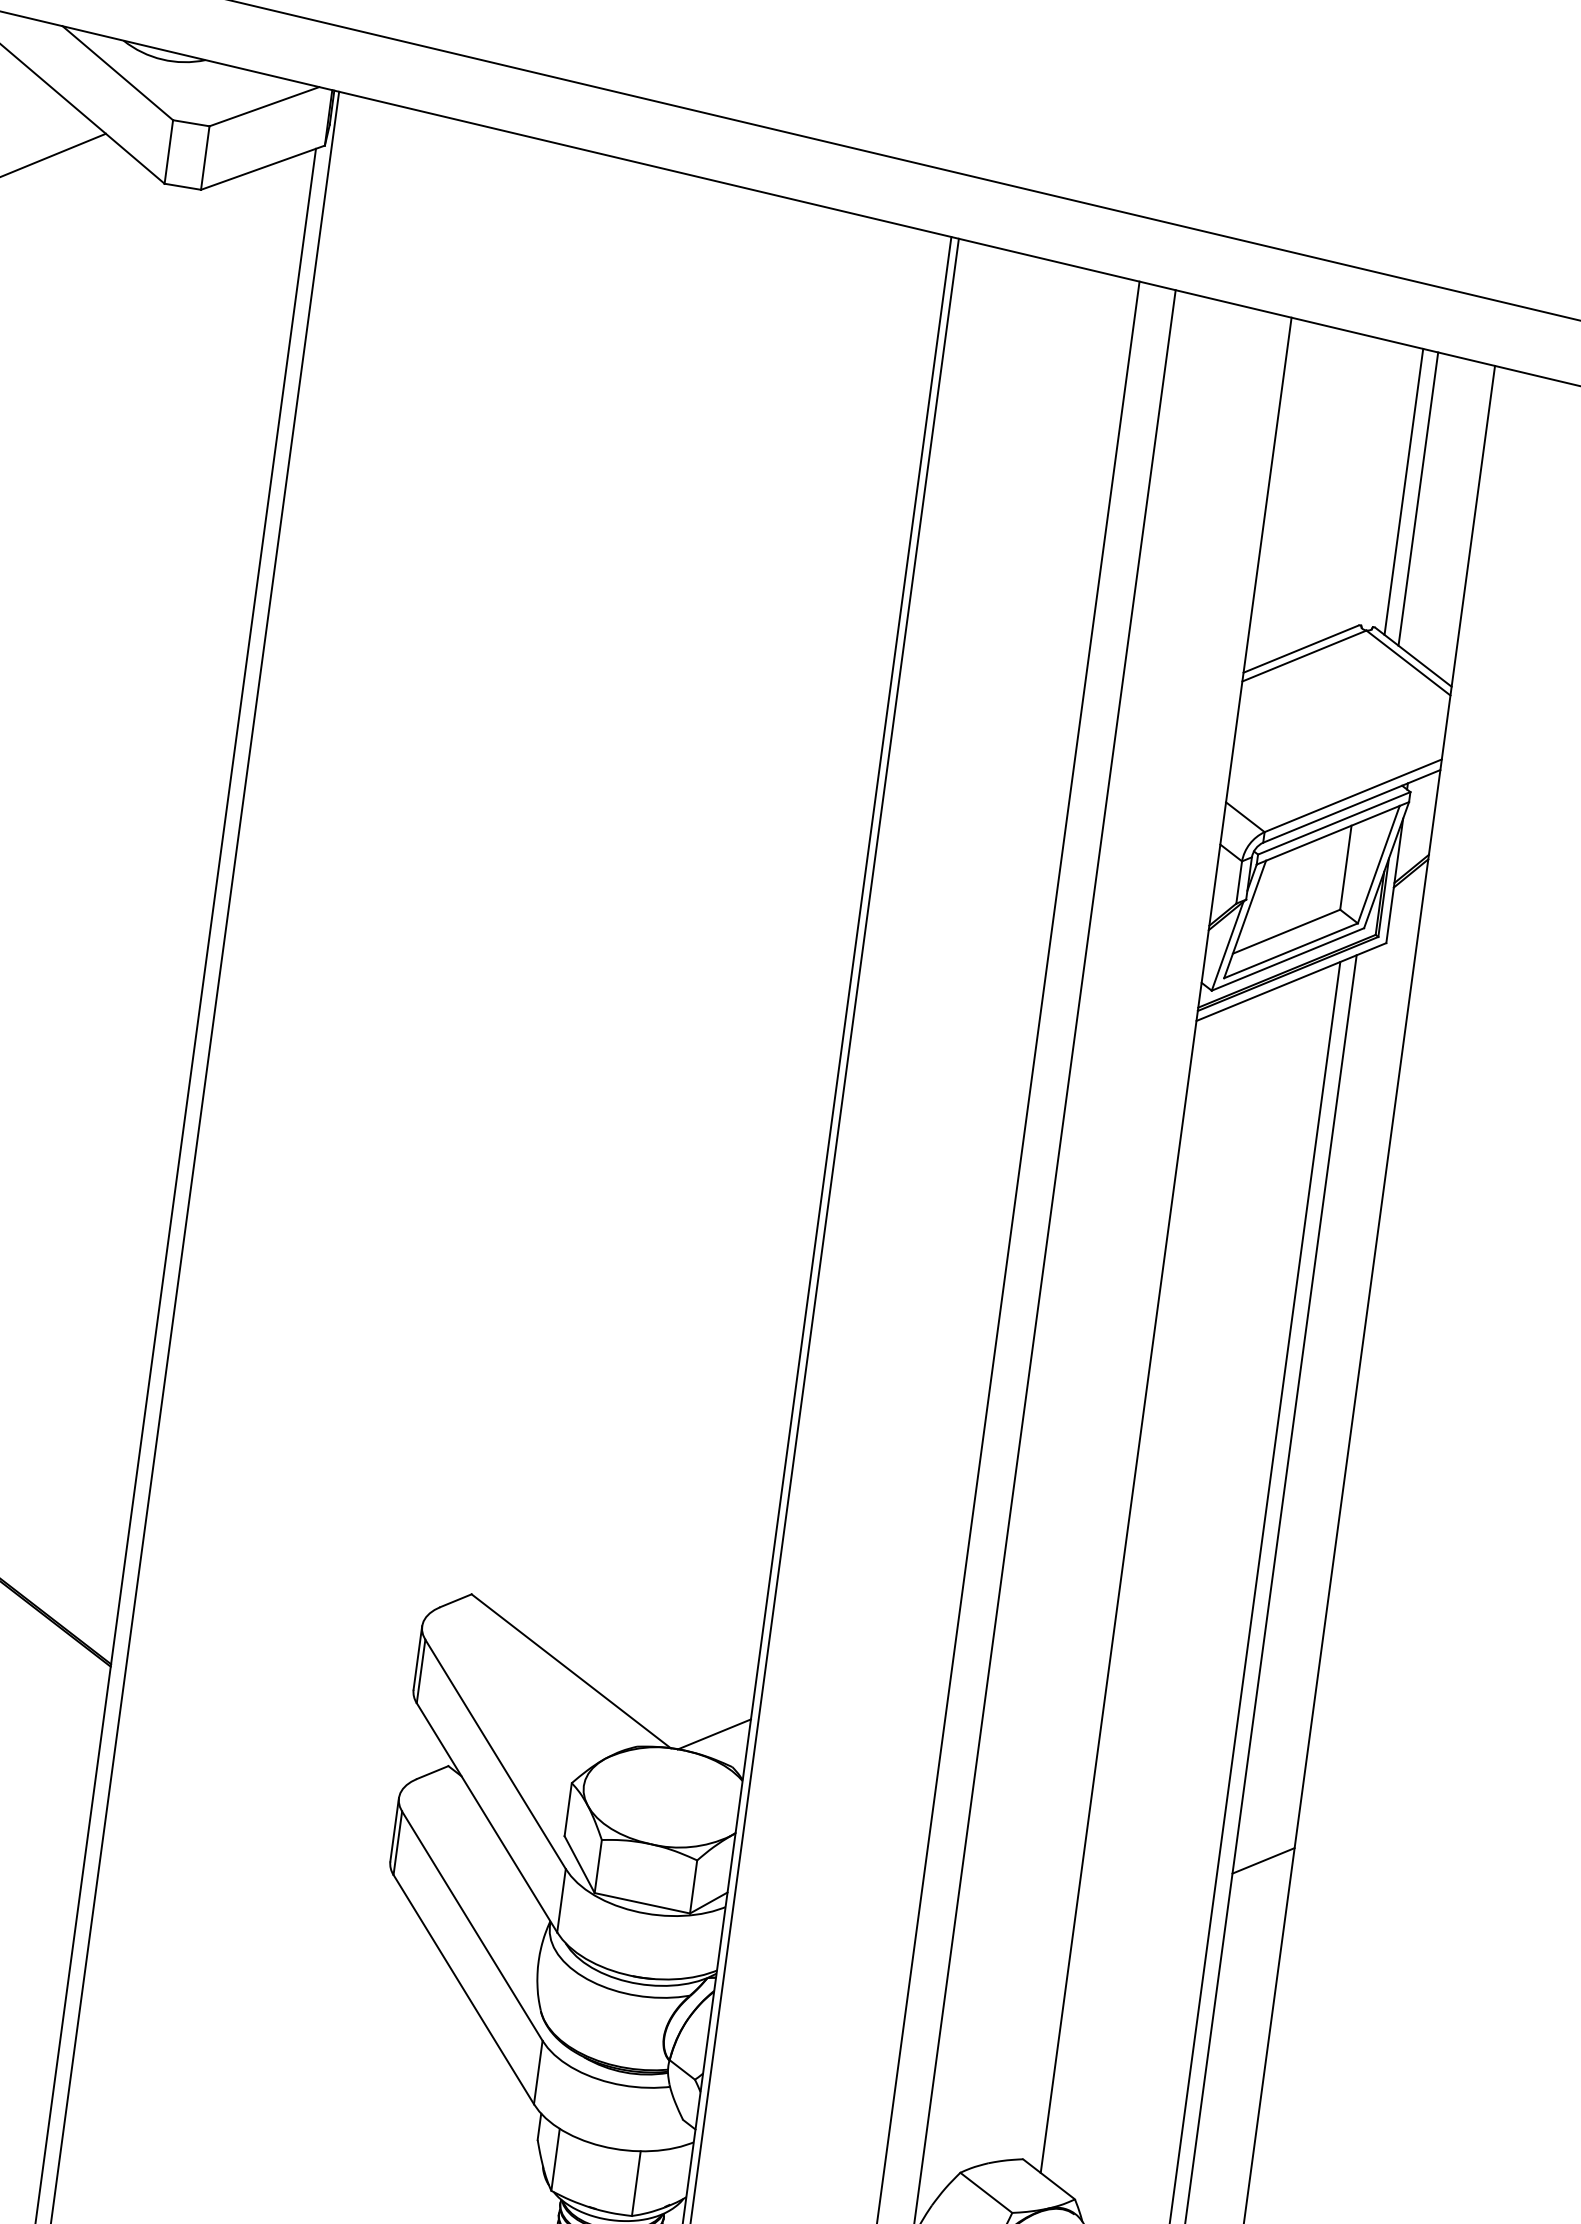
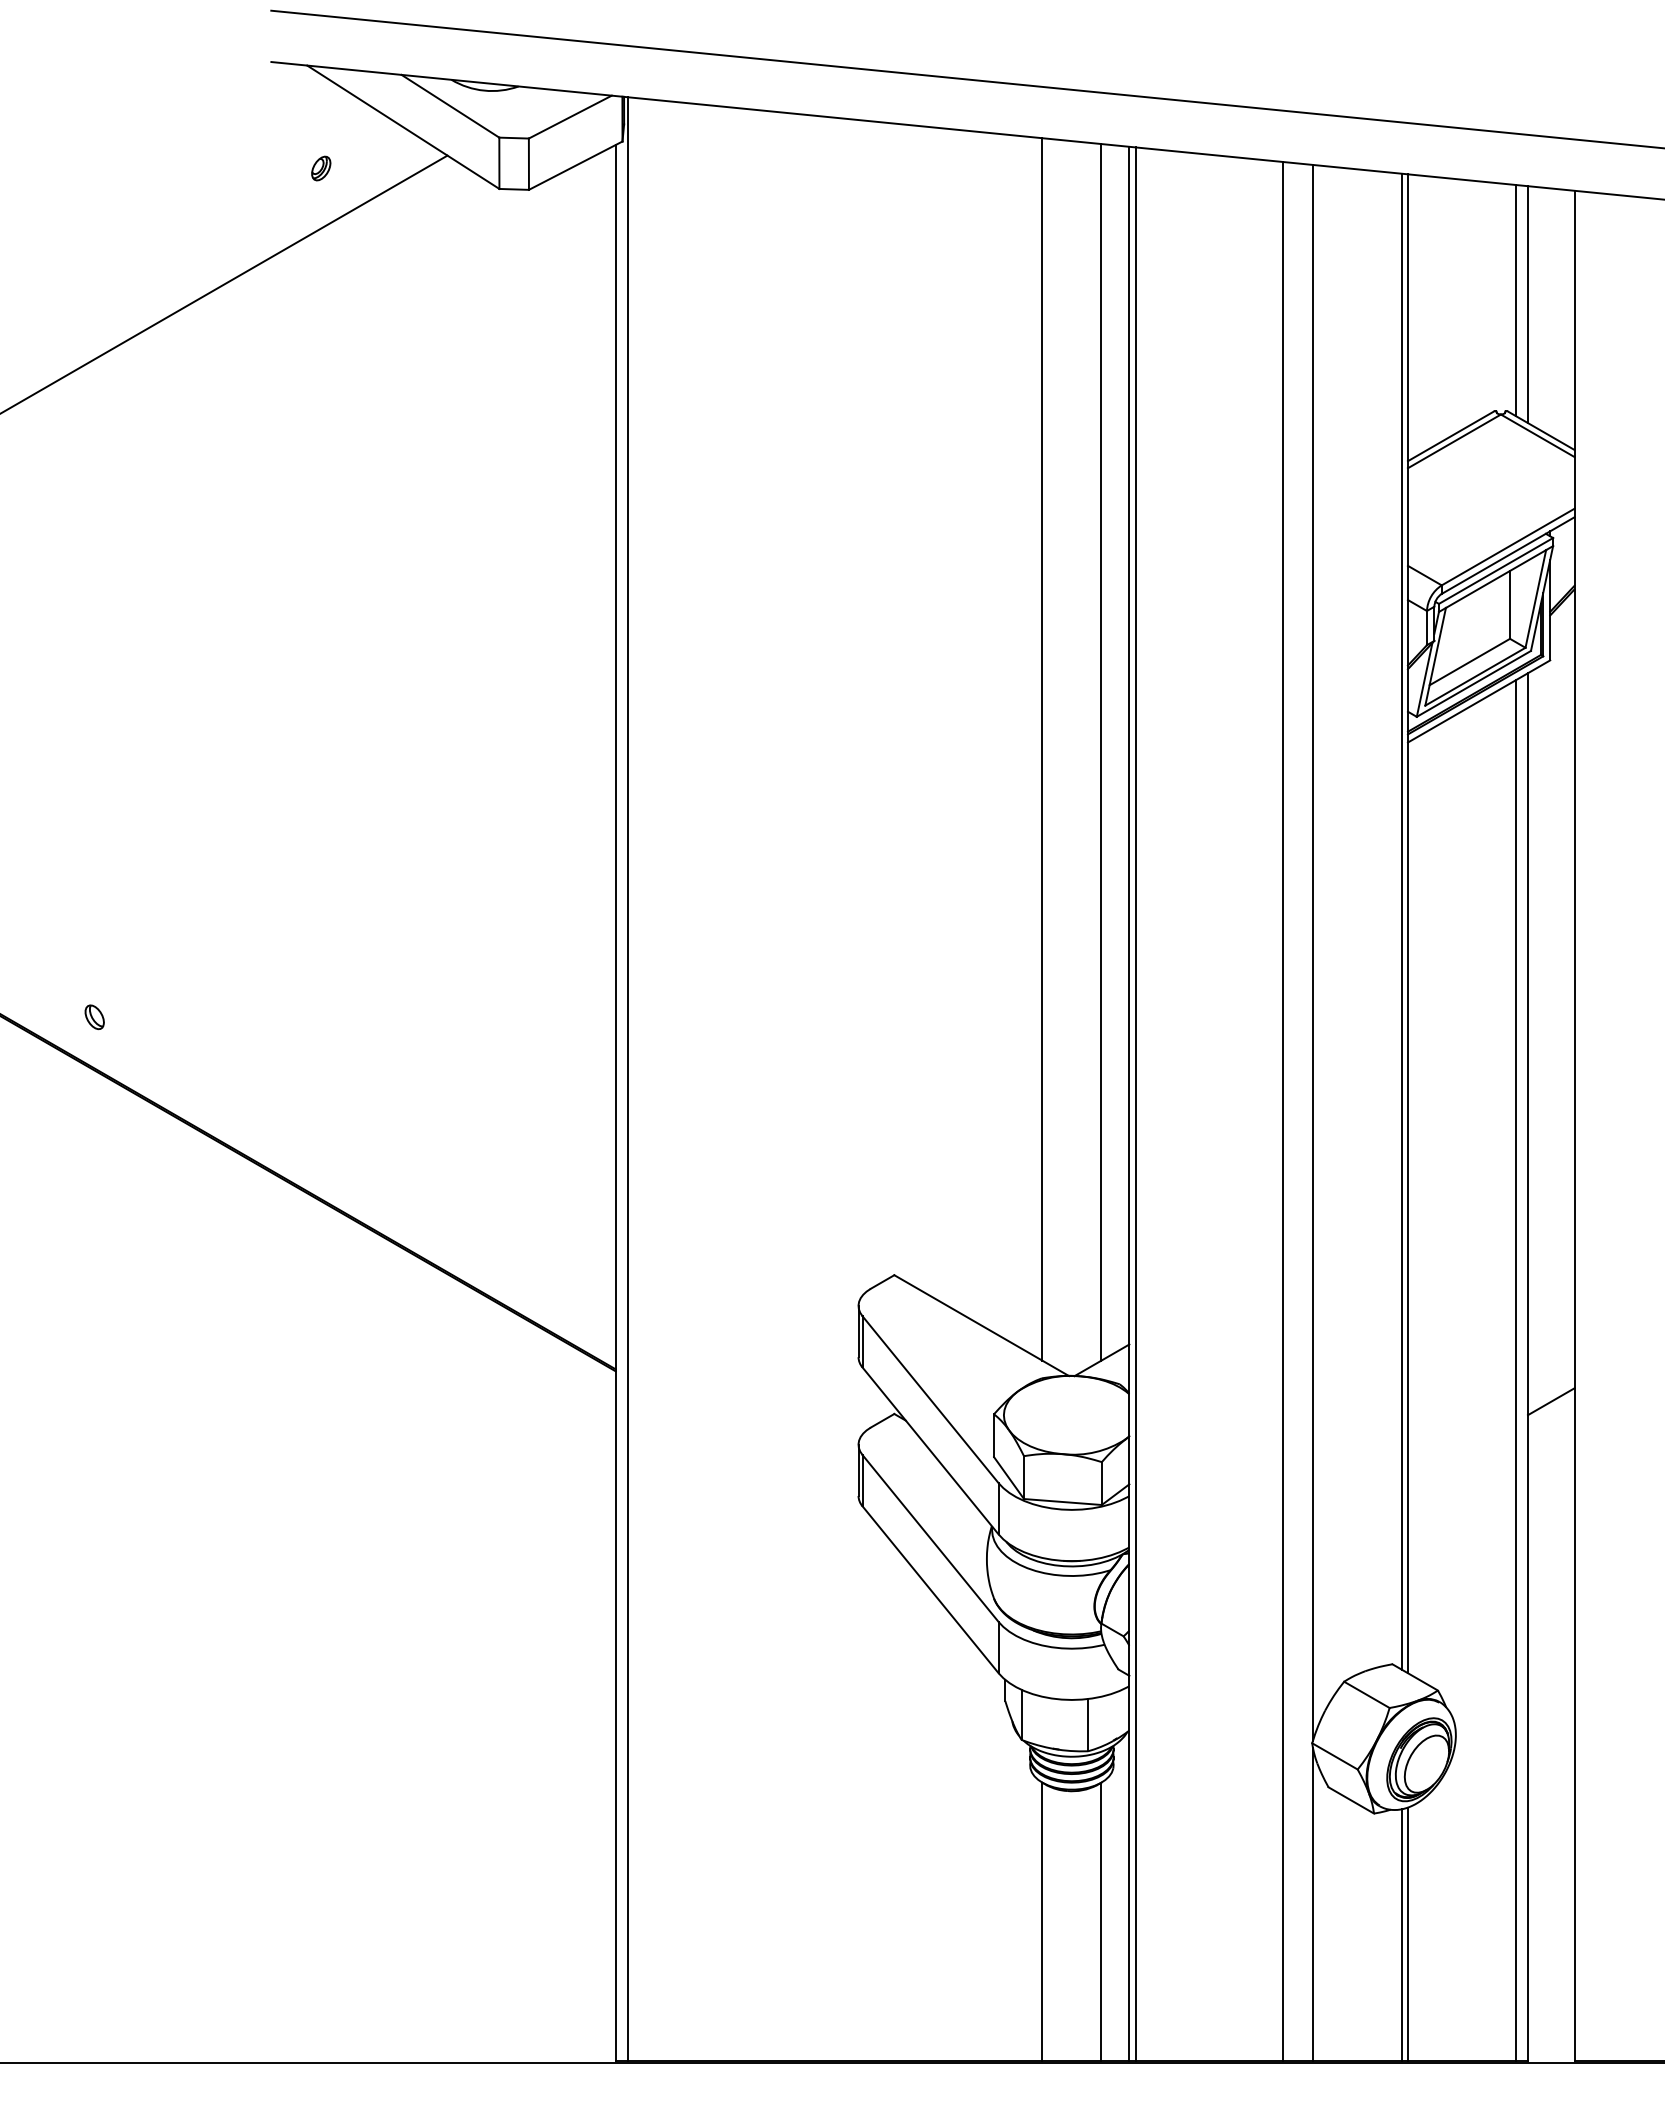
line: (742, 968) -> (1042, 749), added
line: (815, 982) -> (1101, 752), added
line: (1158, 1241) -> (1401, 921), added

